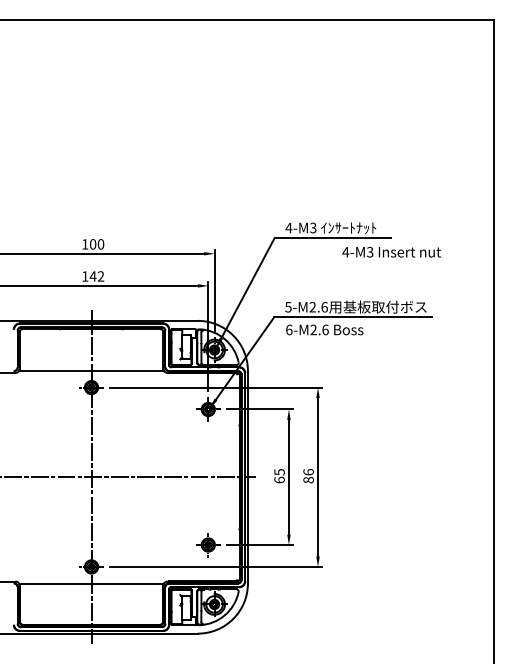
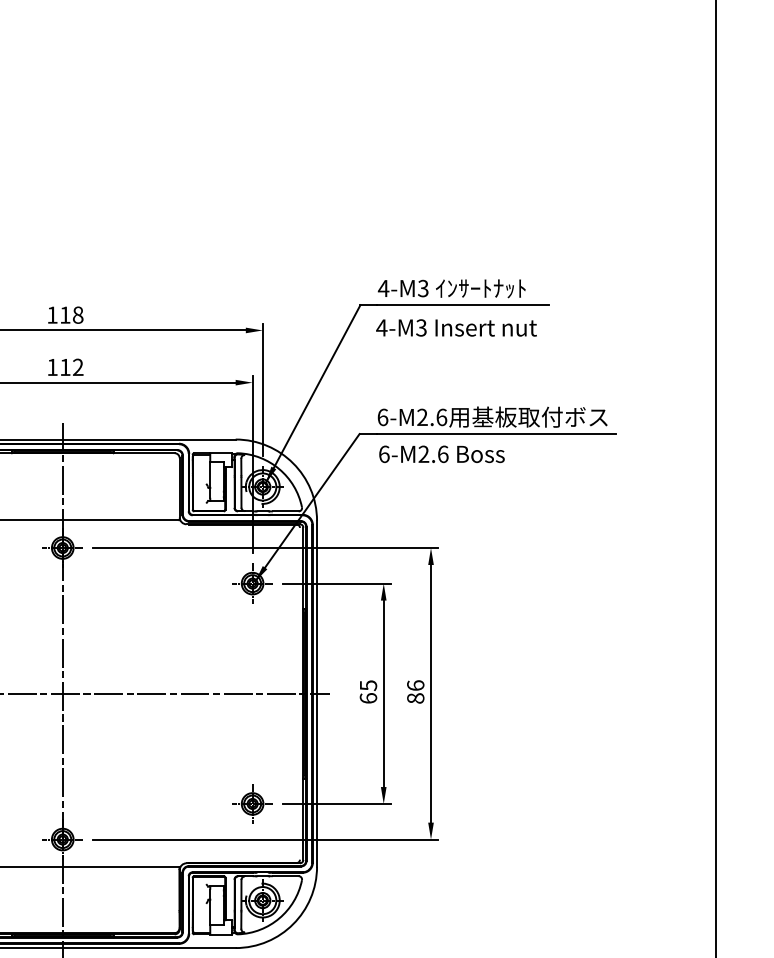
text: (97, 244) -> (72, 315), 100 -> 118
text: (391, 251) -> (456, 326), moved
text: (92, 276) -> (64, 367), 142 -> 112
text: (288, 307) -> (383, 417), 5-M2.6 -> 6-M2.6

